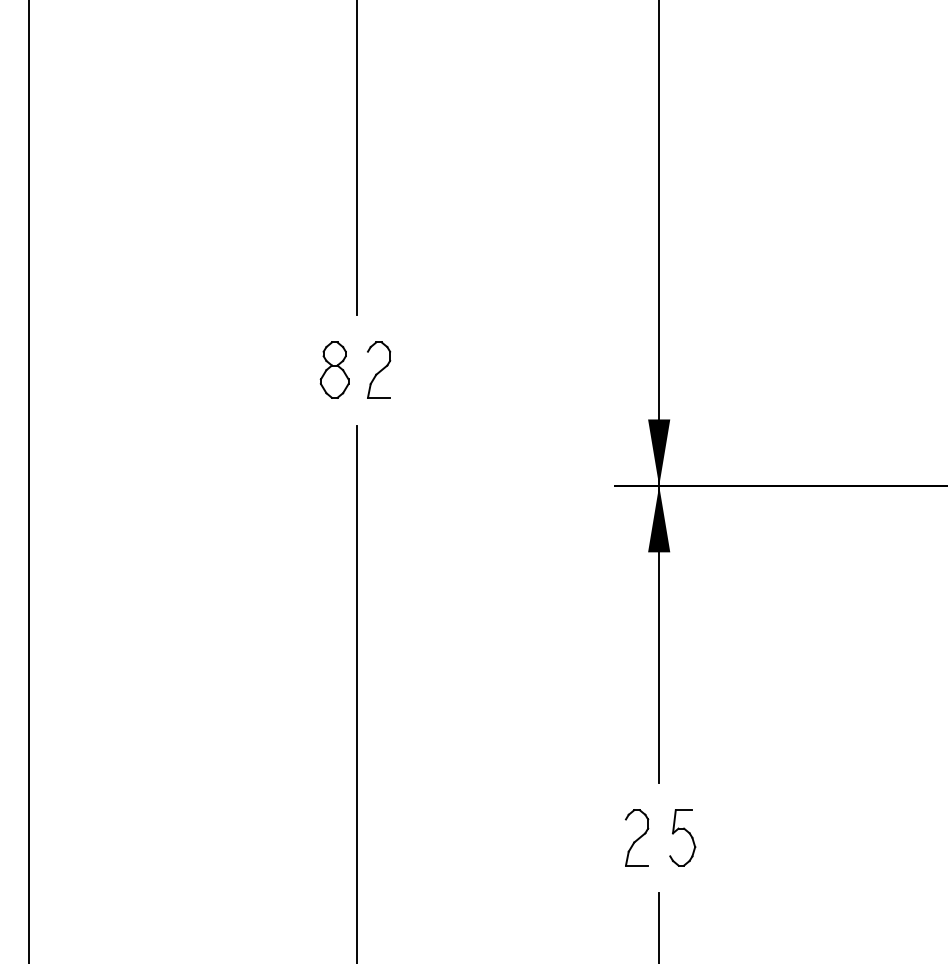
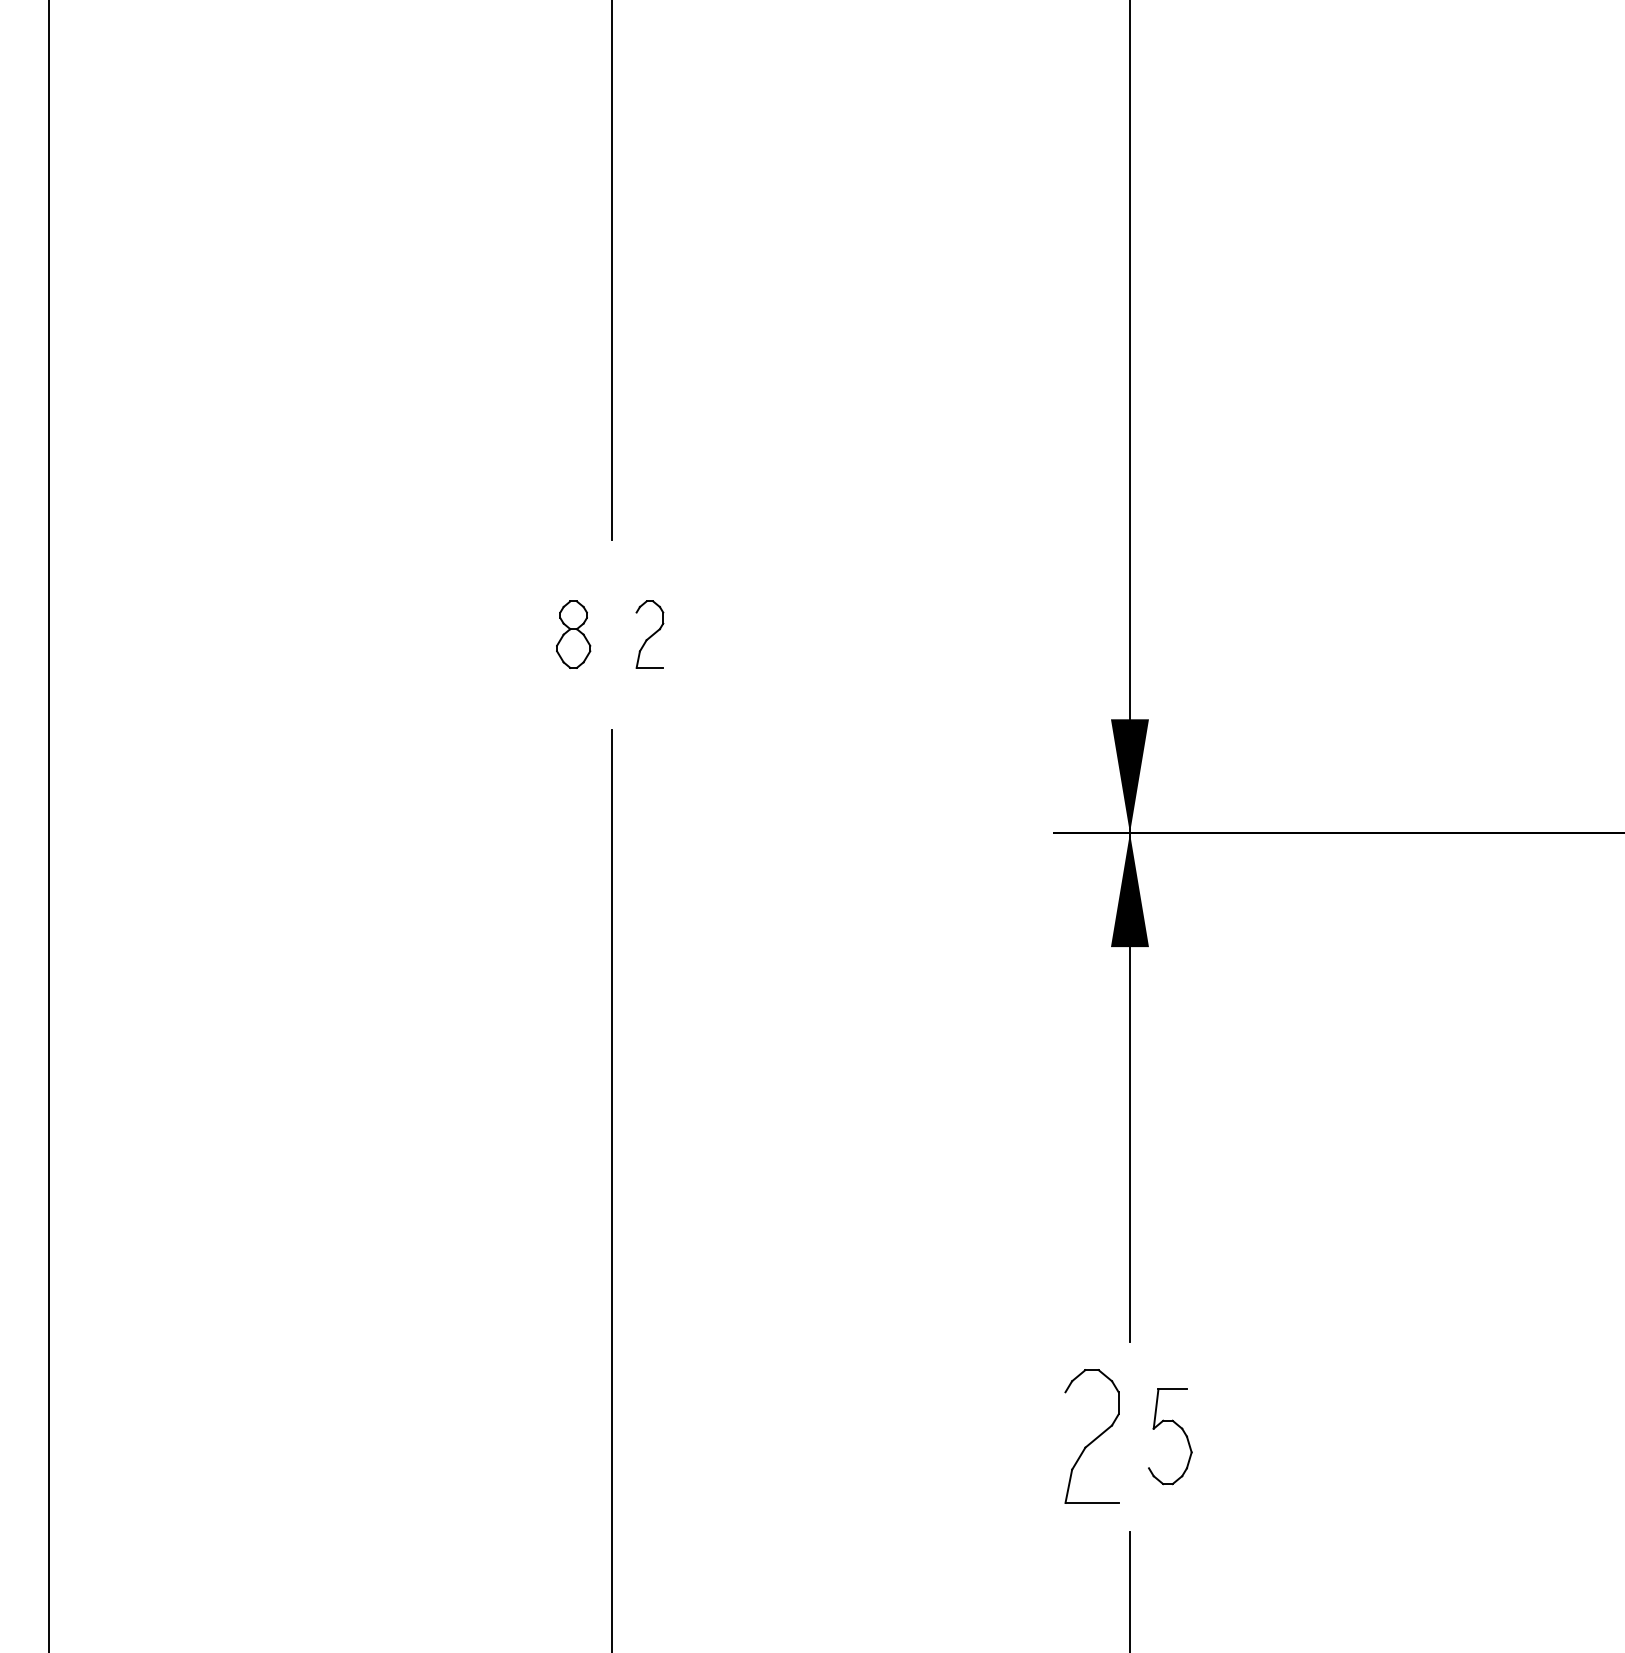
part: (334, 369) -> (573, 633), size x0.7
part: (379, 369) -> (650, 633), size x0.7
part: (636, 837) -> (1091, 1435), size x1.4

